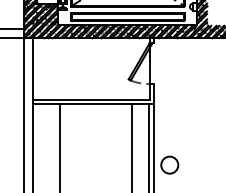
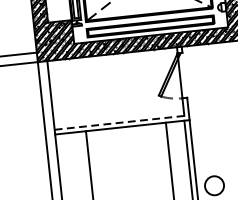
line: (91, 99) -> (119, 122), solid -> dashed

